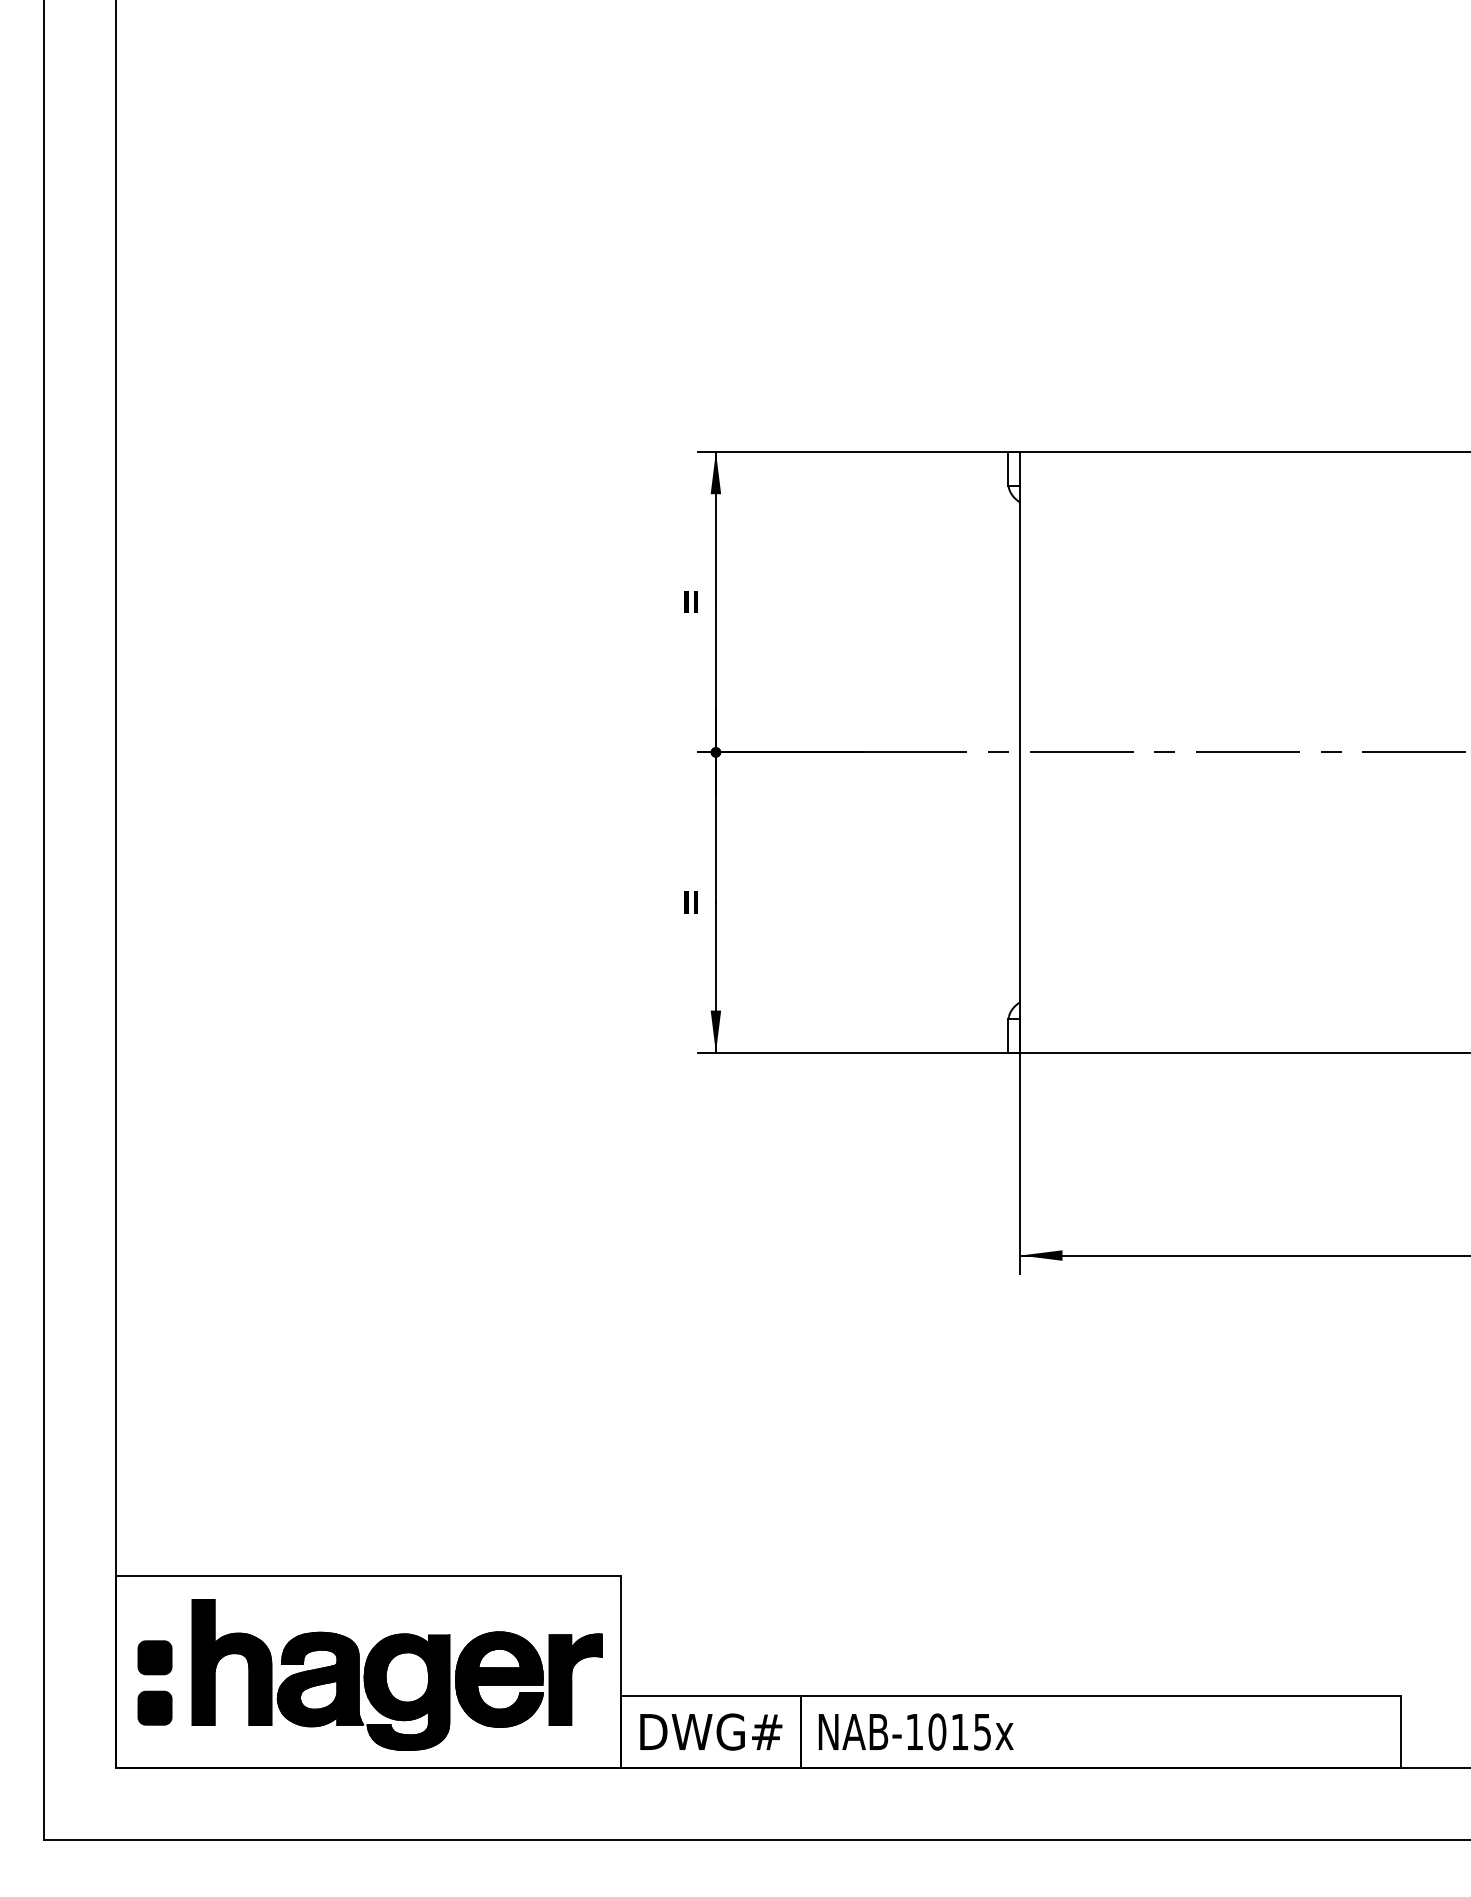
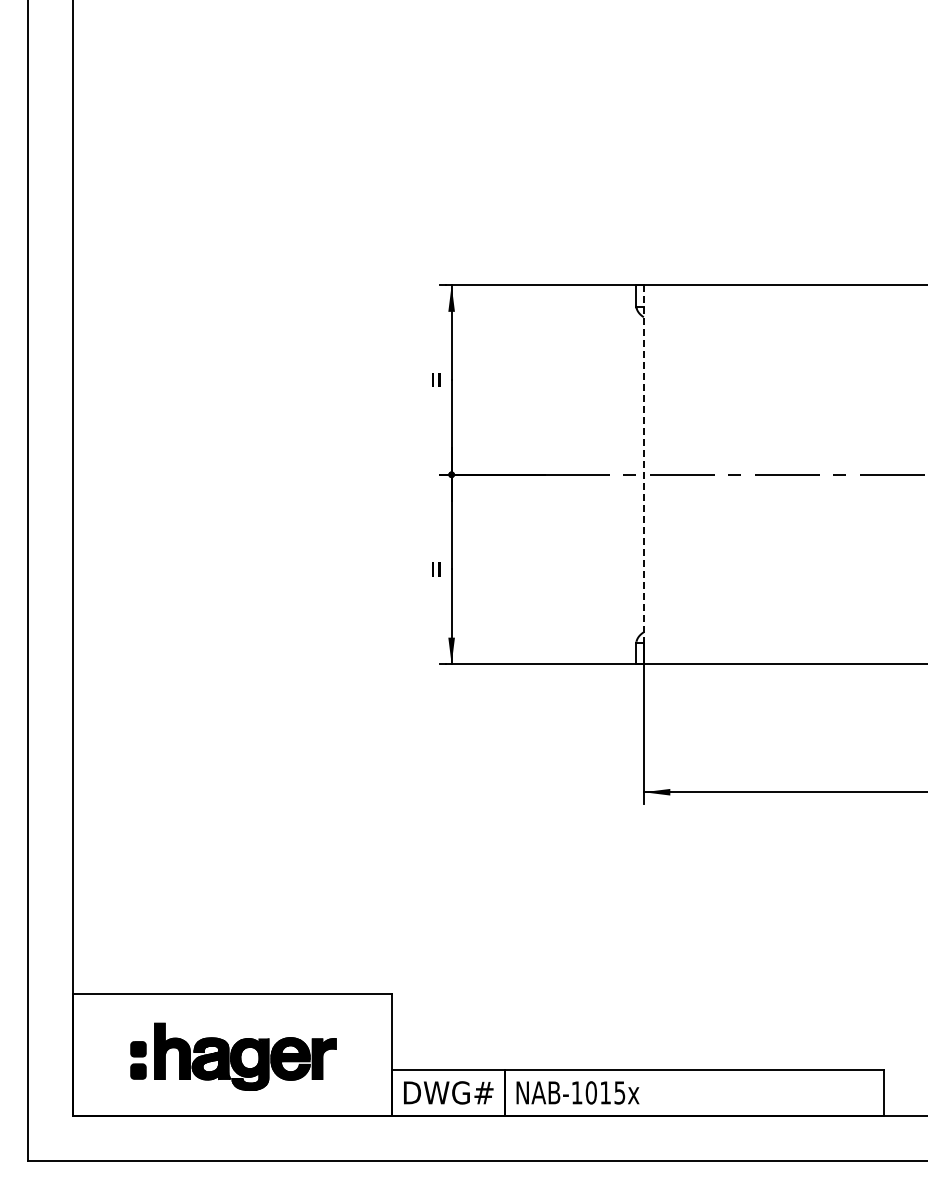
line: (1019, 734) -> (643, 463), solid -> dashed
part: (370, 1674) -> (233, 1056), size x0.7

